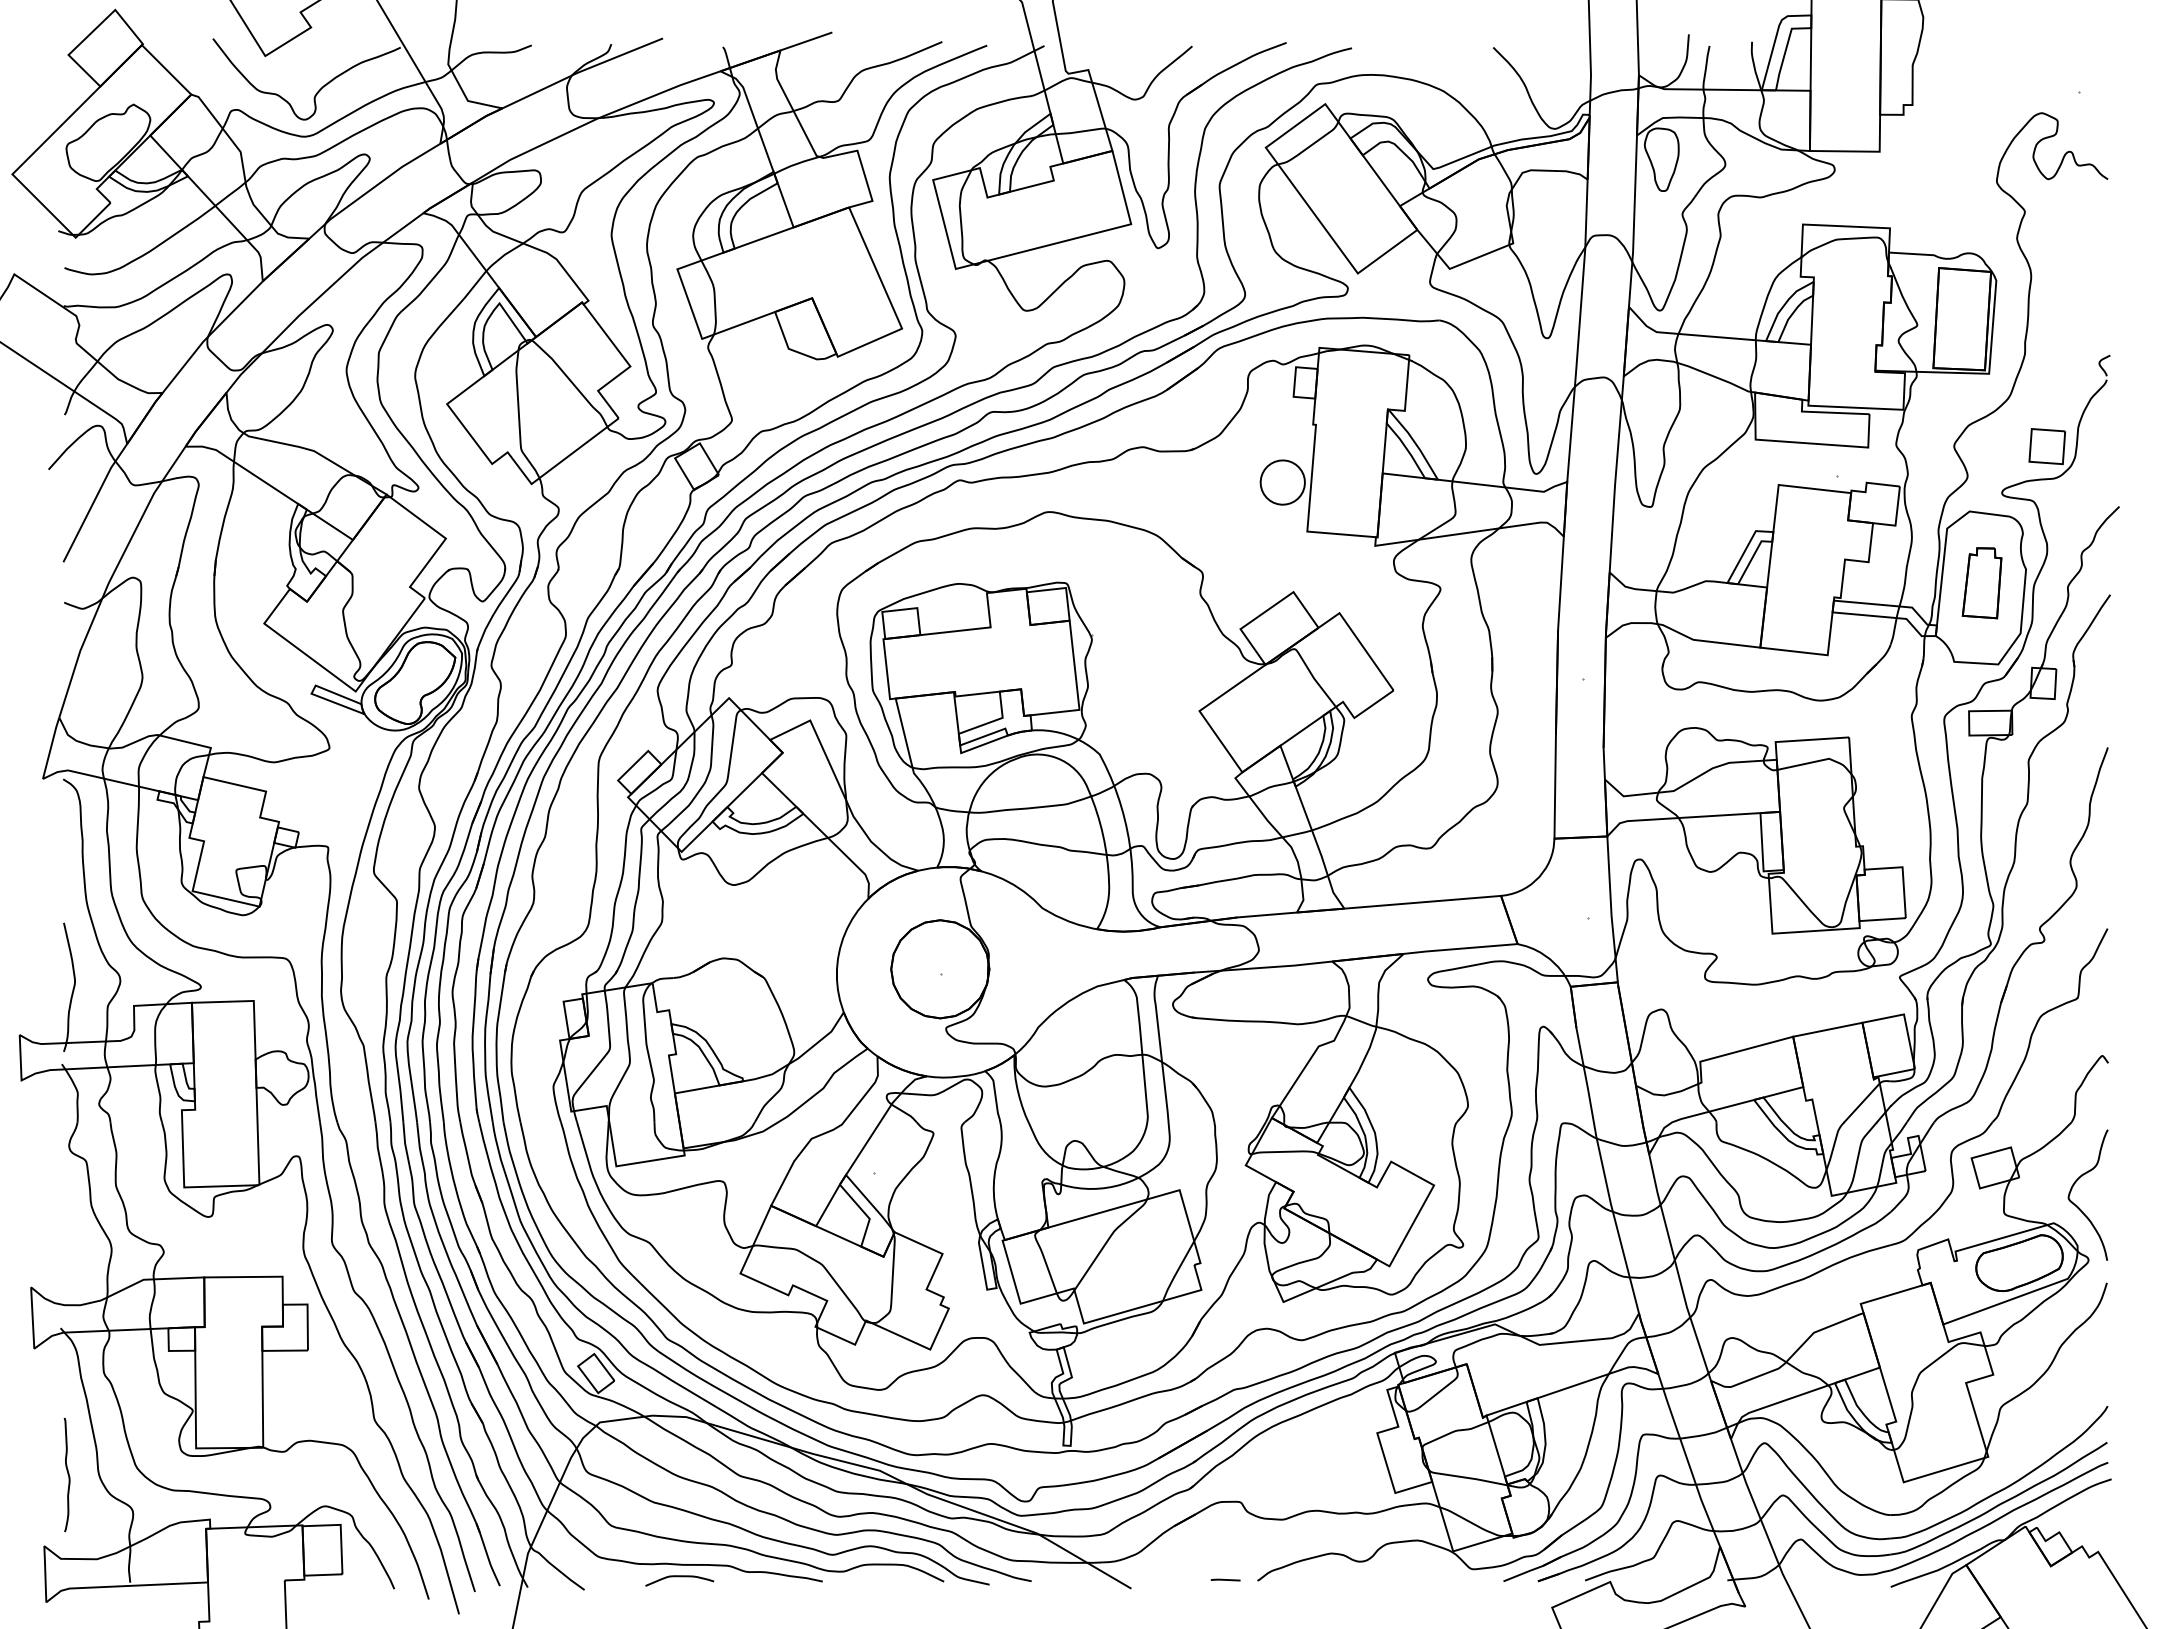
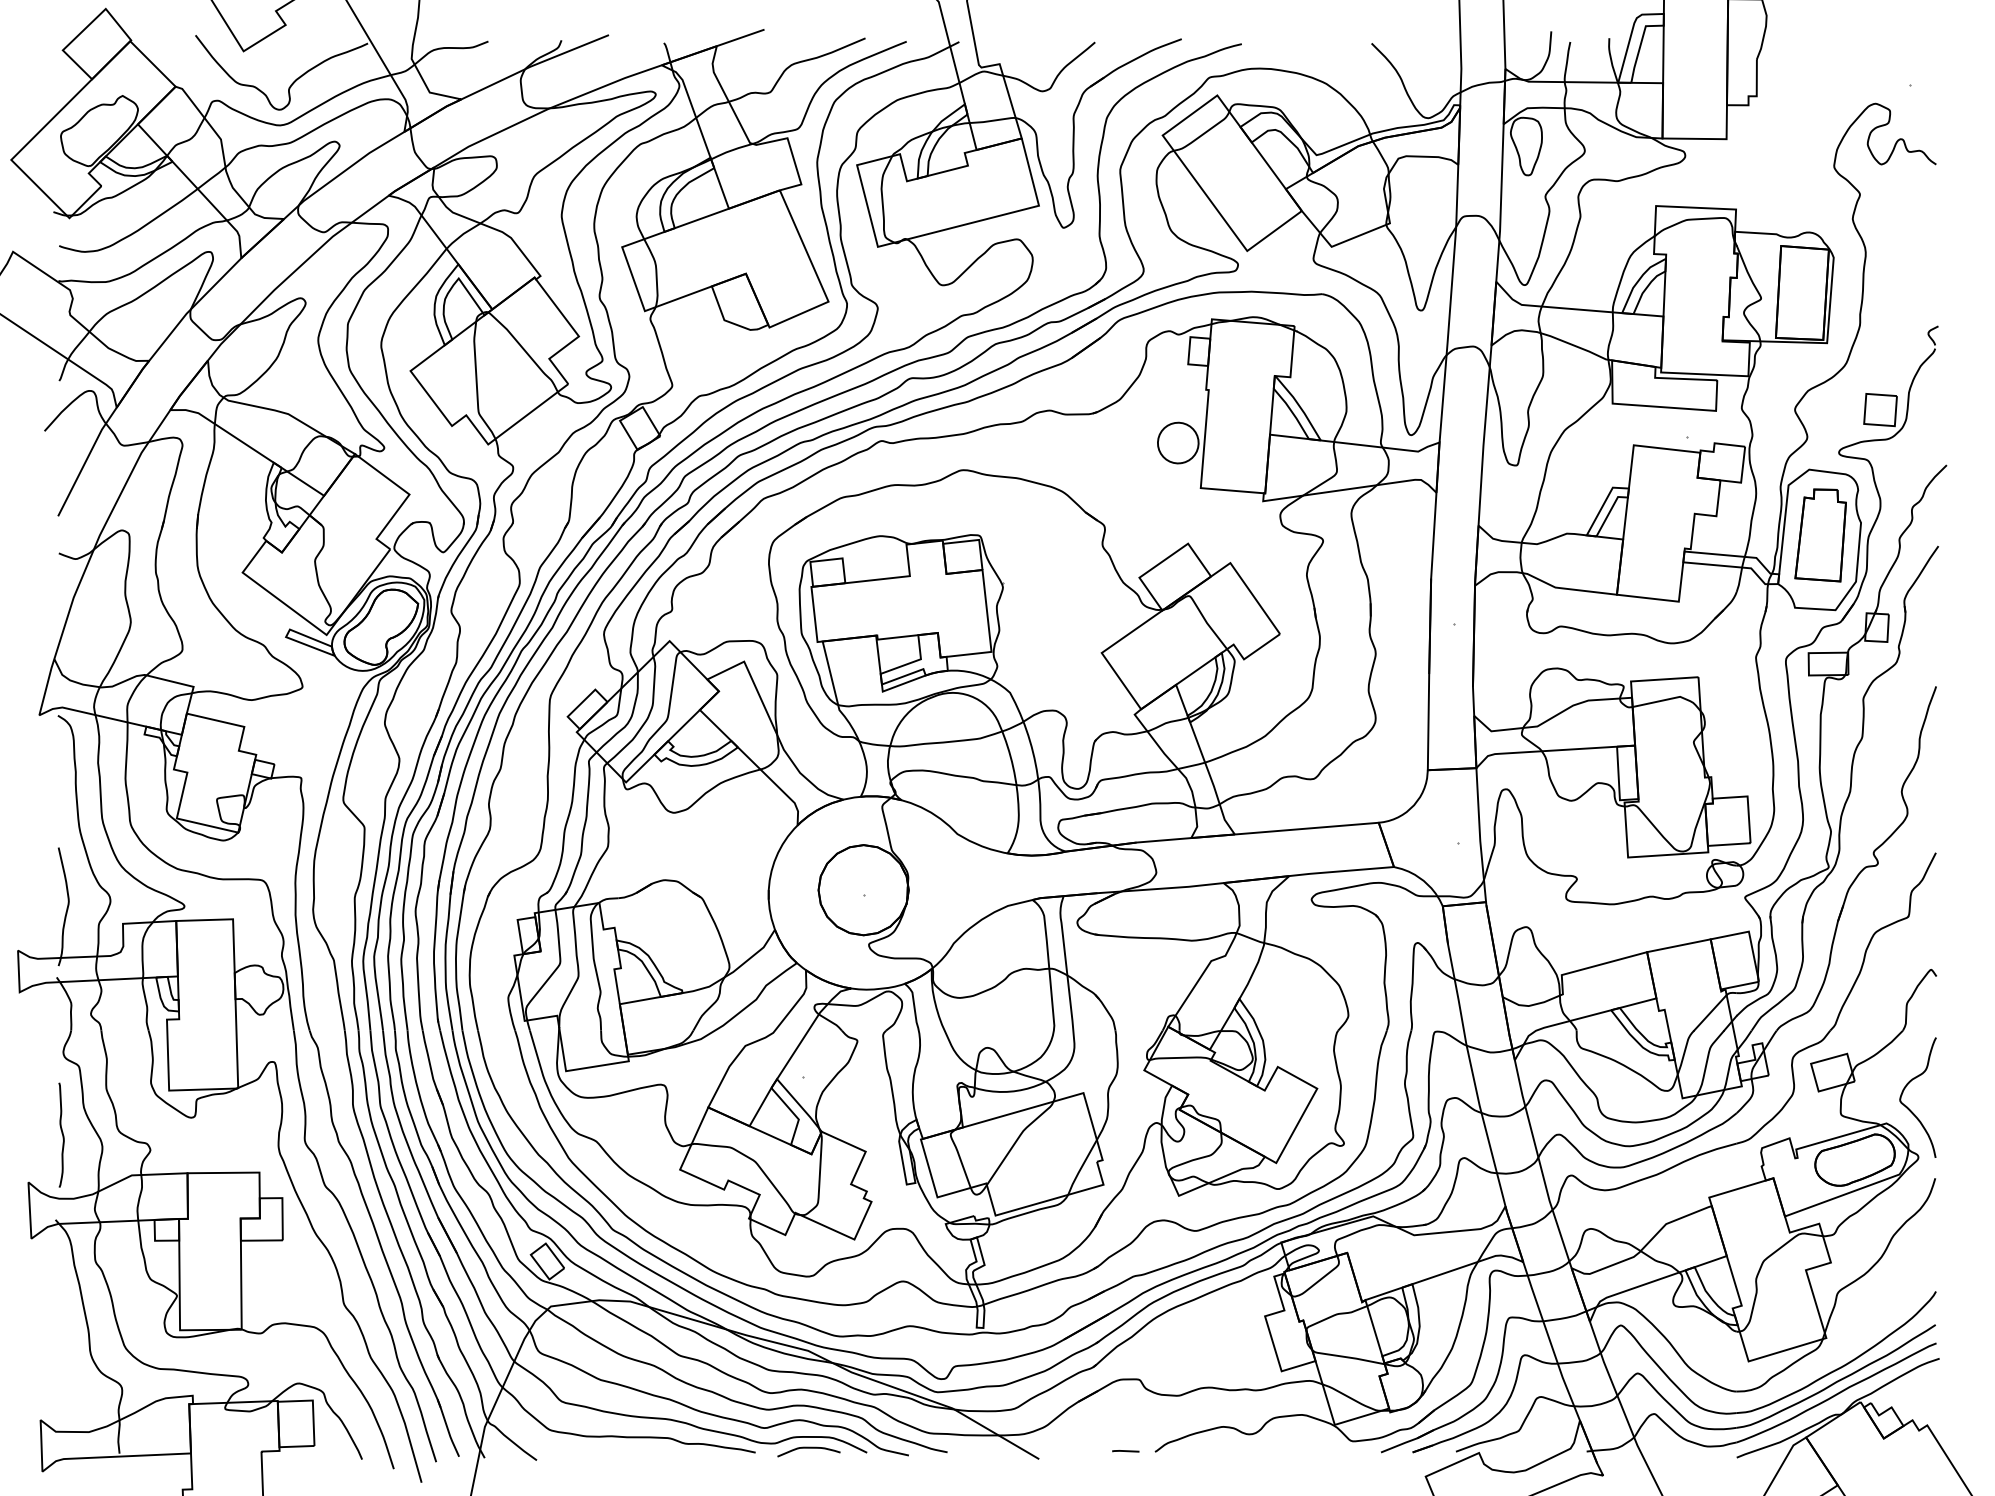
part: (1981, 583) -> (1820, 535), size x1.43
curve: (67, 1474) -> (61, 1134), moved
curve: (679, 1577) -> (808, 1448), moved

